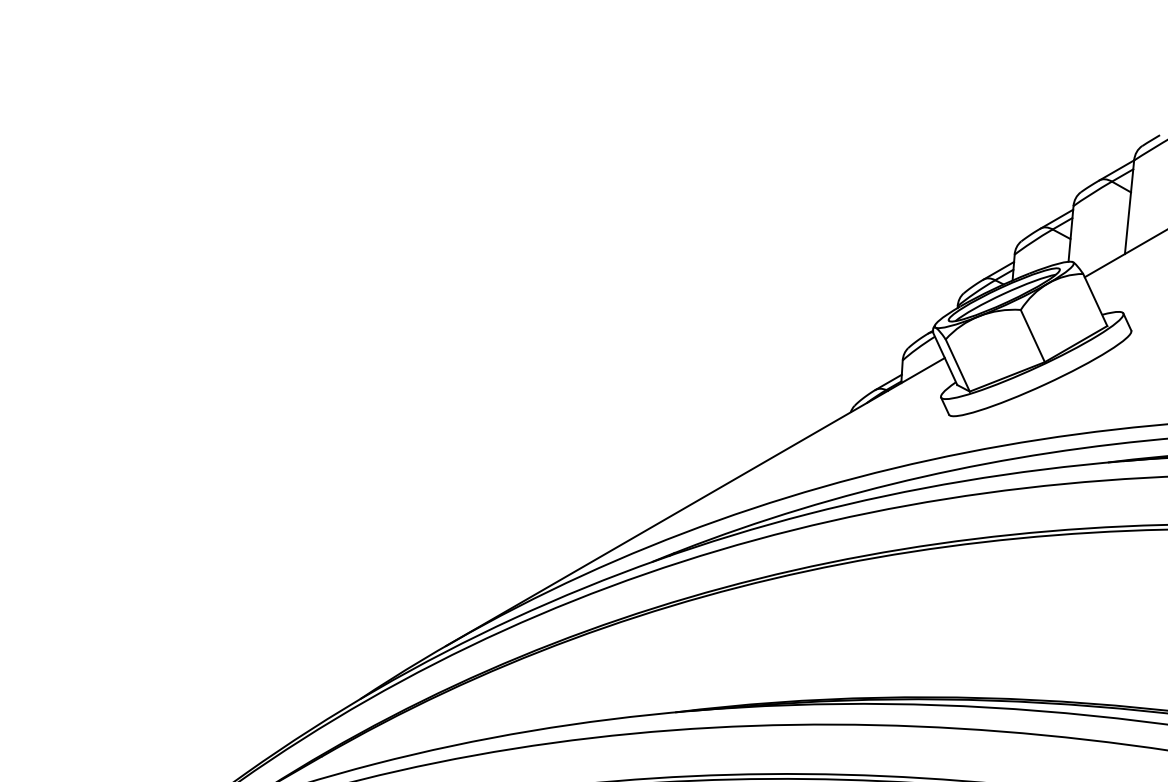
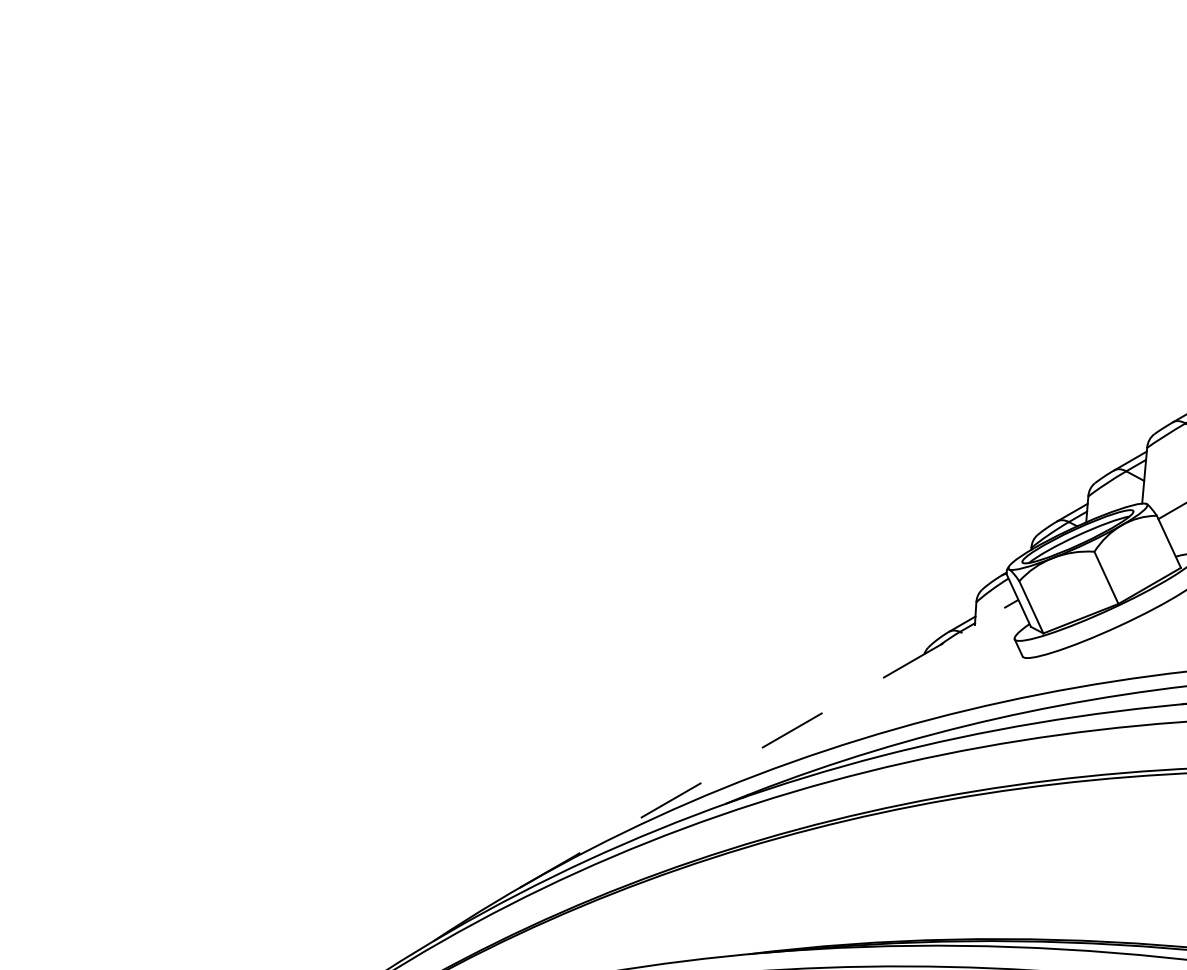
line: (695, 501) -> (769, 743), solid -> dashed

